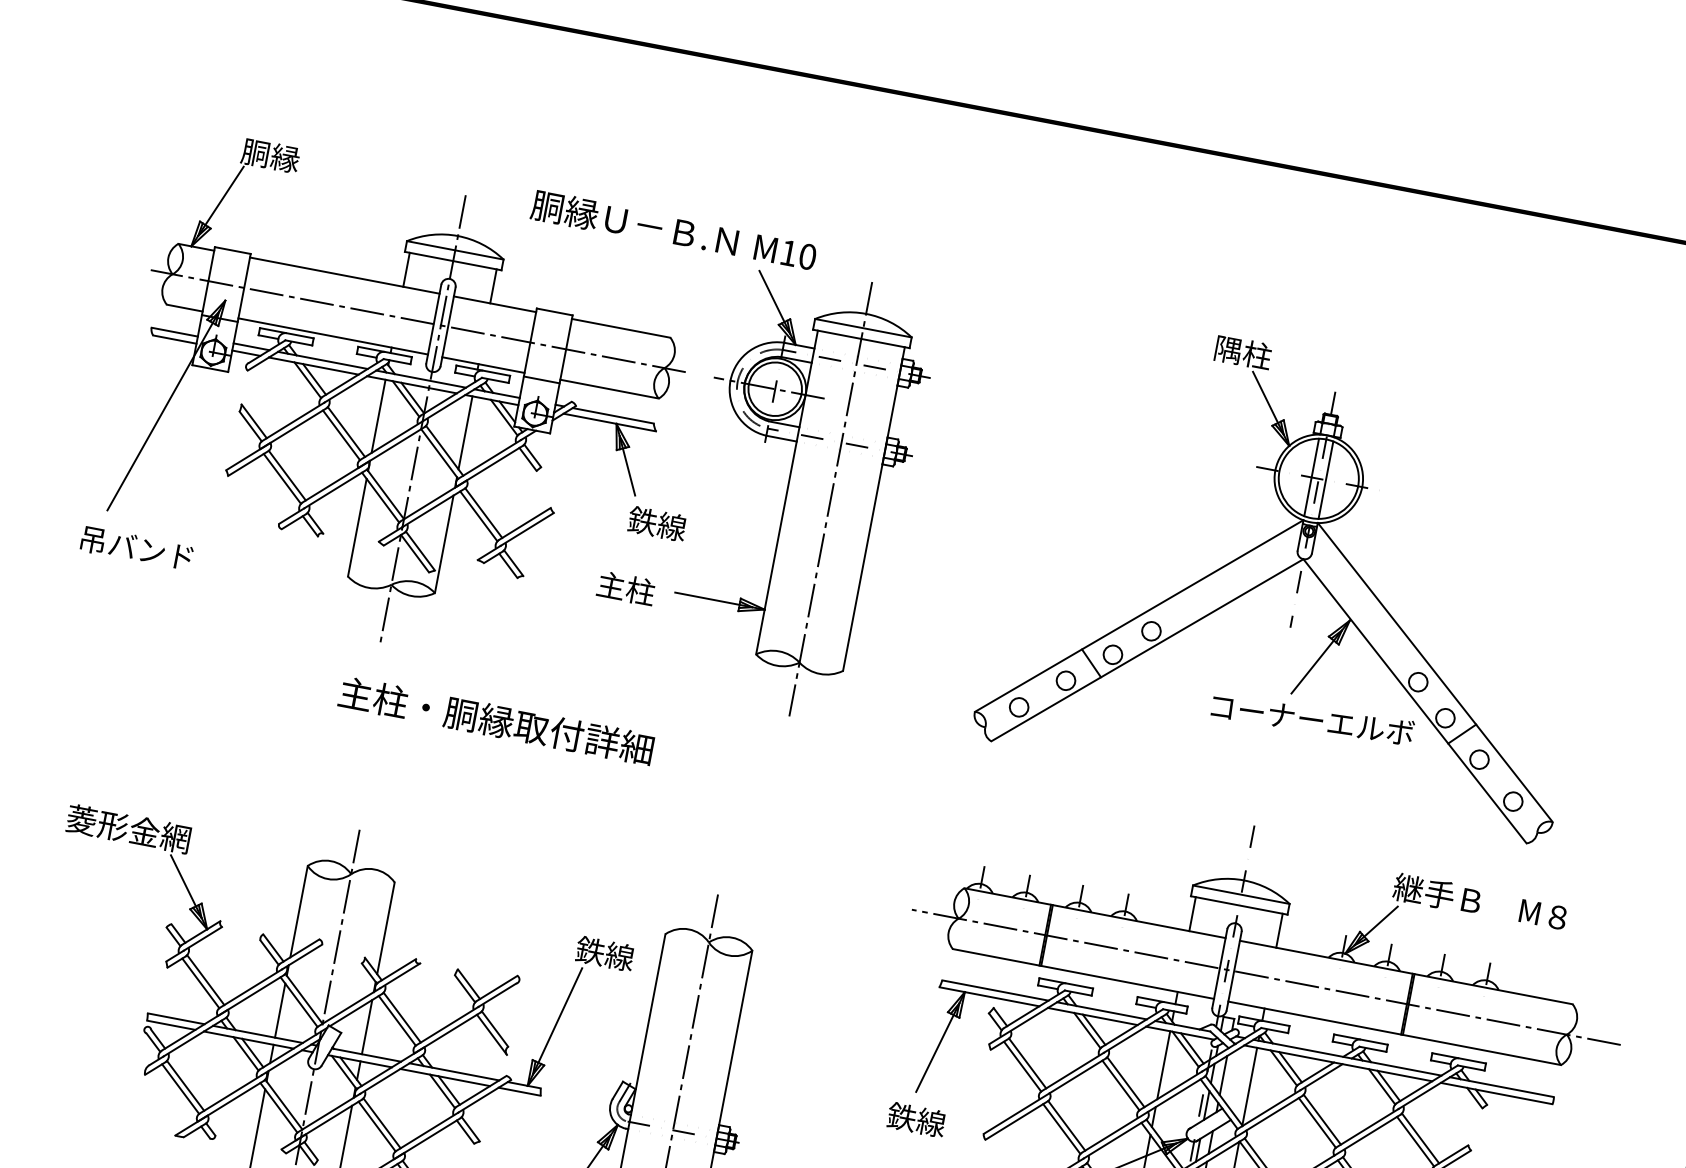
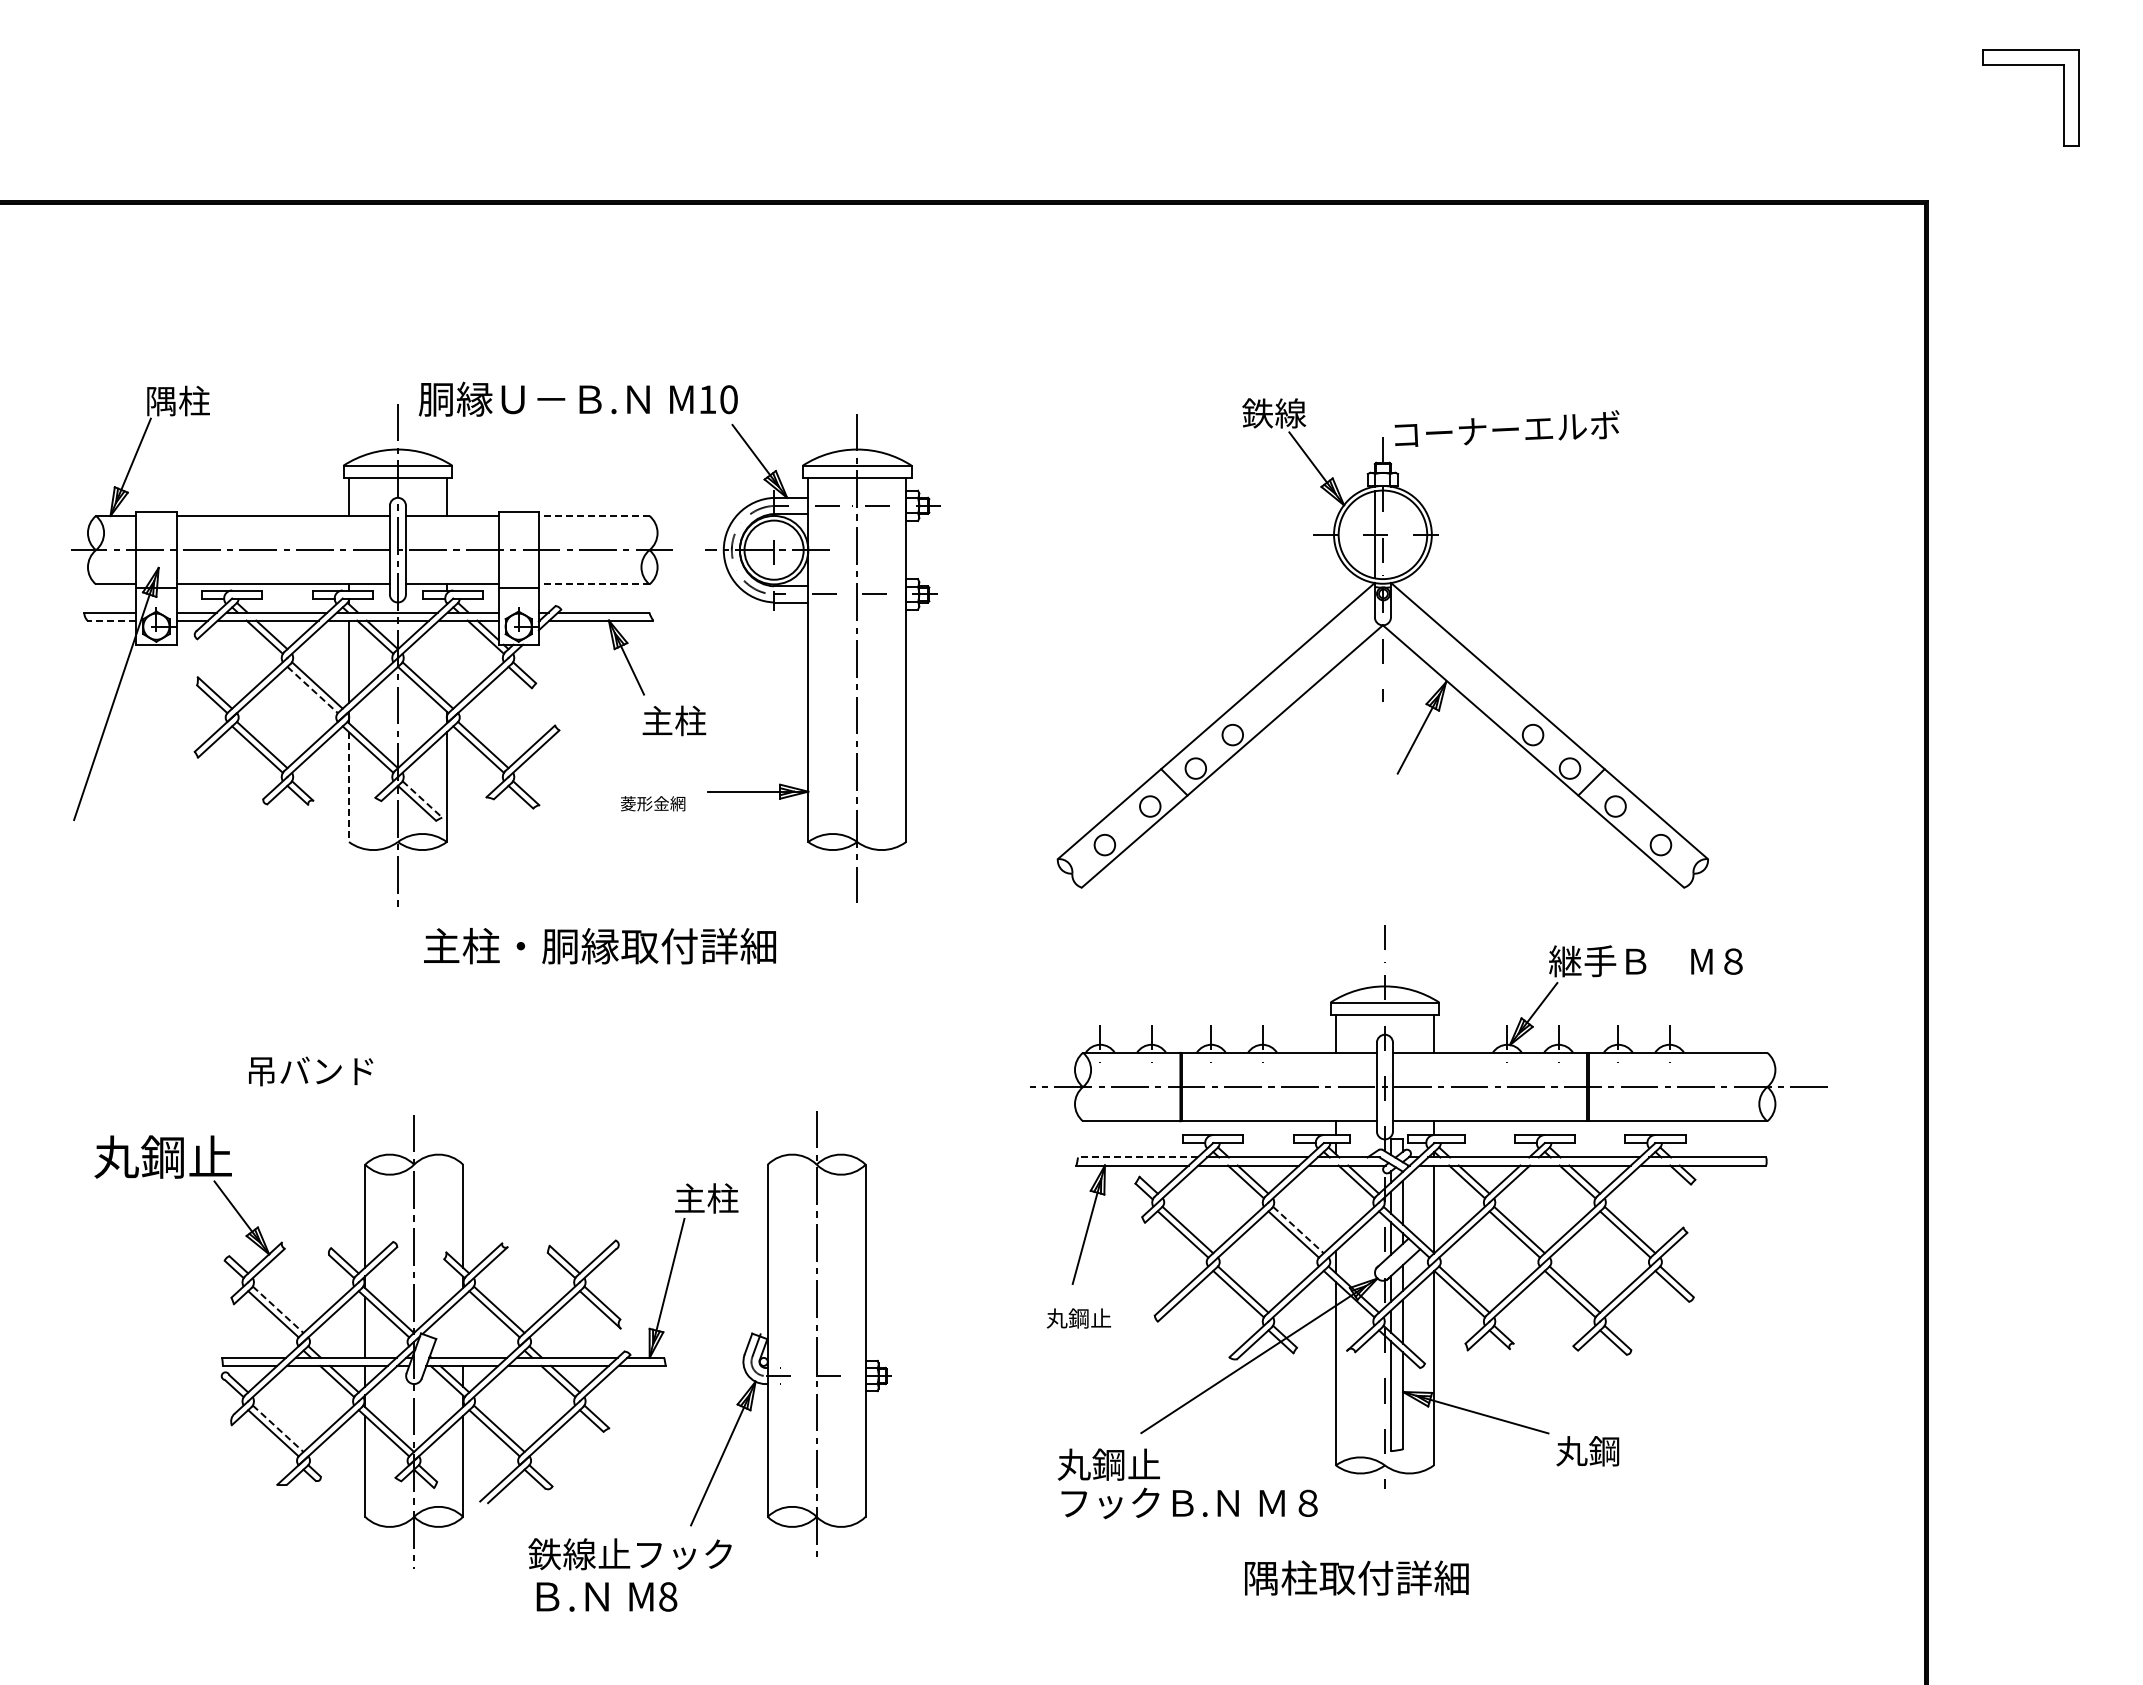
text: (270, 155) -> (177, 400), 胴縁 -> 隅柱
text: (673, 230) -> (577, 398), moved
line: (620, 327) -> (593, 515), solid -> dashed
line: (174, 339) -> (111, 620), solid -> dashed
text: (1243, 352) -> (1274, 413), 隅柱 -> 鉄線
line: (608, 389) -> (593, 584), solid -> dashed
line: (465, 432) -> (446, 661), removed
line: (342, 435) -> (313, 690), solid -> dashed
line: (1325, 479) -> (1390, 534), removed
text: (656, 523) -> (673, 720), 鉄線 -> 主柱
line: (357, 528) -> (349, 787), solid -> dashed
text: (137, 548) -> (311, 1071), moved
line: (420, 551) -> (422, 799), solid -> dashed
text: (626, 588) -> (653, 797), 主柱 -> 菱形金網
text: (1312, 718) -> (1506, 428), moved
text: (495, 721) -> (599, 946), moved
text: (128, 824) -> (162, 1156), 菱形金網 -> 丸鋼止
text: (605, 953) -> (706, 1198), 鉄線 -> 主柱
line: (205, 980) -> (278, 1310), solid -> dashed
line: (995, 990) -> (1137, 1157), solid -> dashed
line: (367, 1026) -> (463, 1326), removed
line: (1164, 1065) -> (1336, 1203), removed
line: (1125, 1082) -> (1298, 1230), solid -> dashed
line: (185, 1086) -> (278, 1429), solid -> dashed
text: (916, 1119) -> (1078, 1314), 鉄線 -> 丸鋼止

